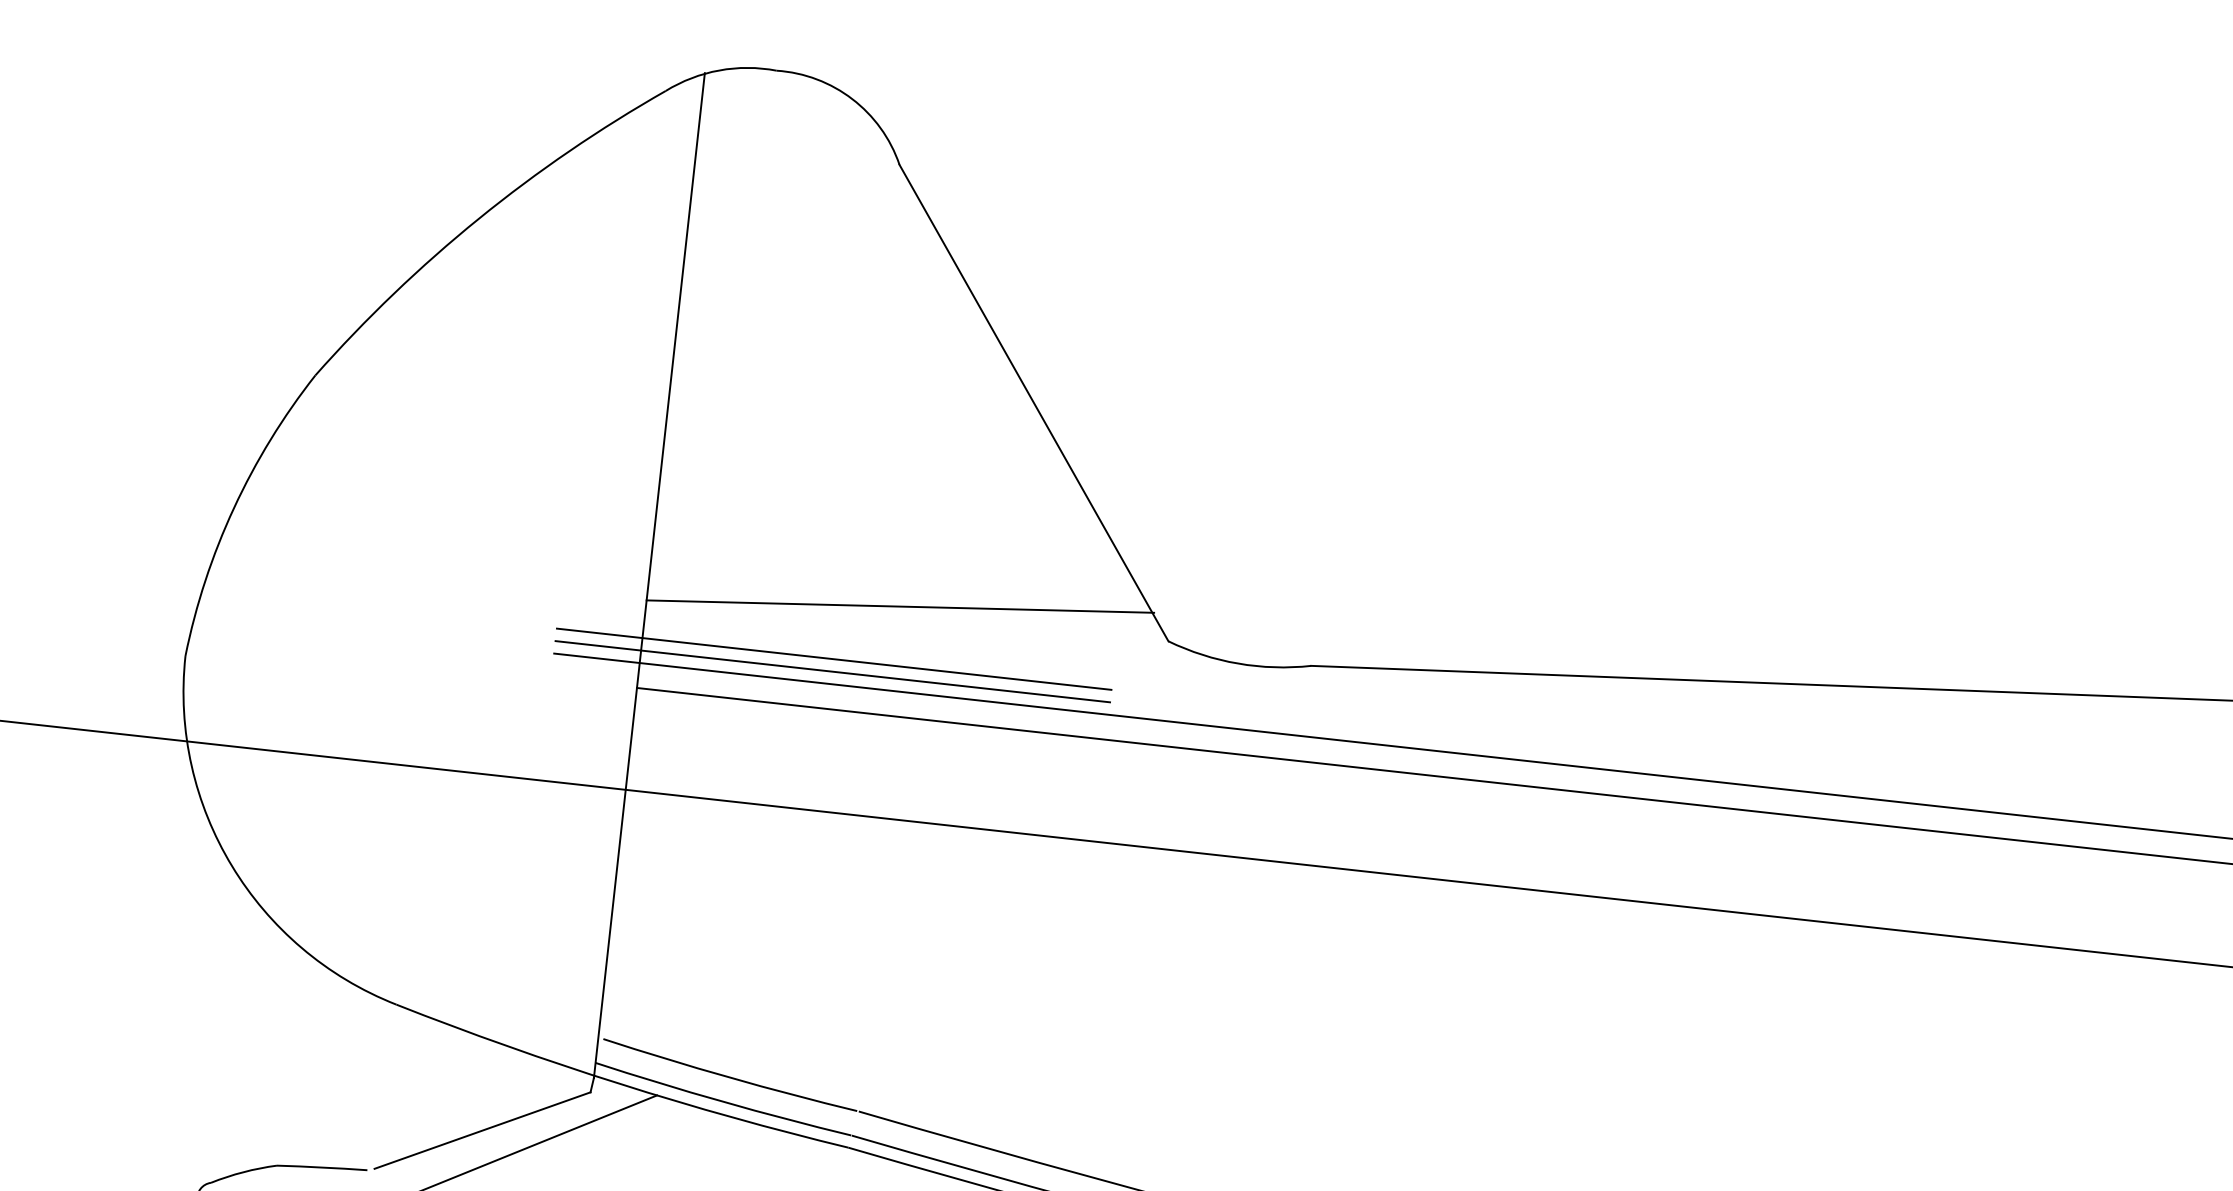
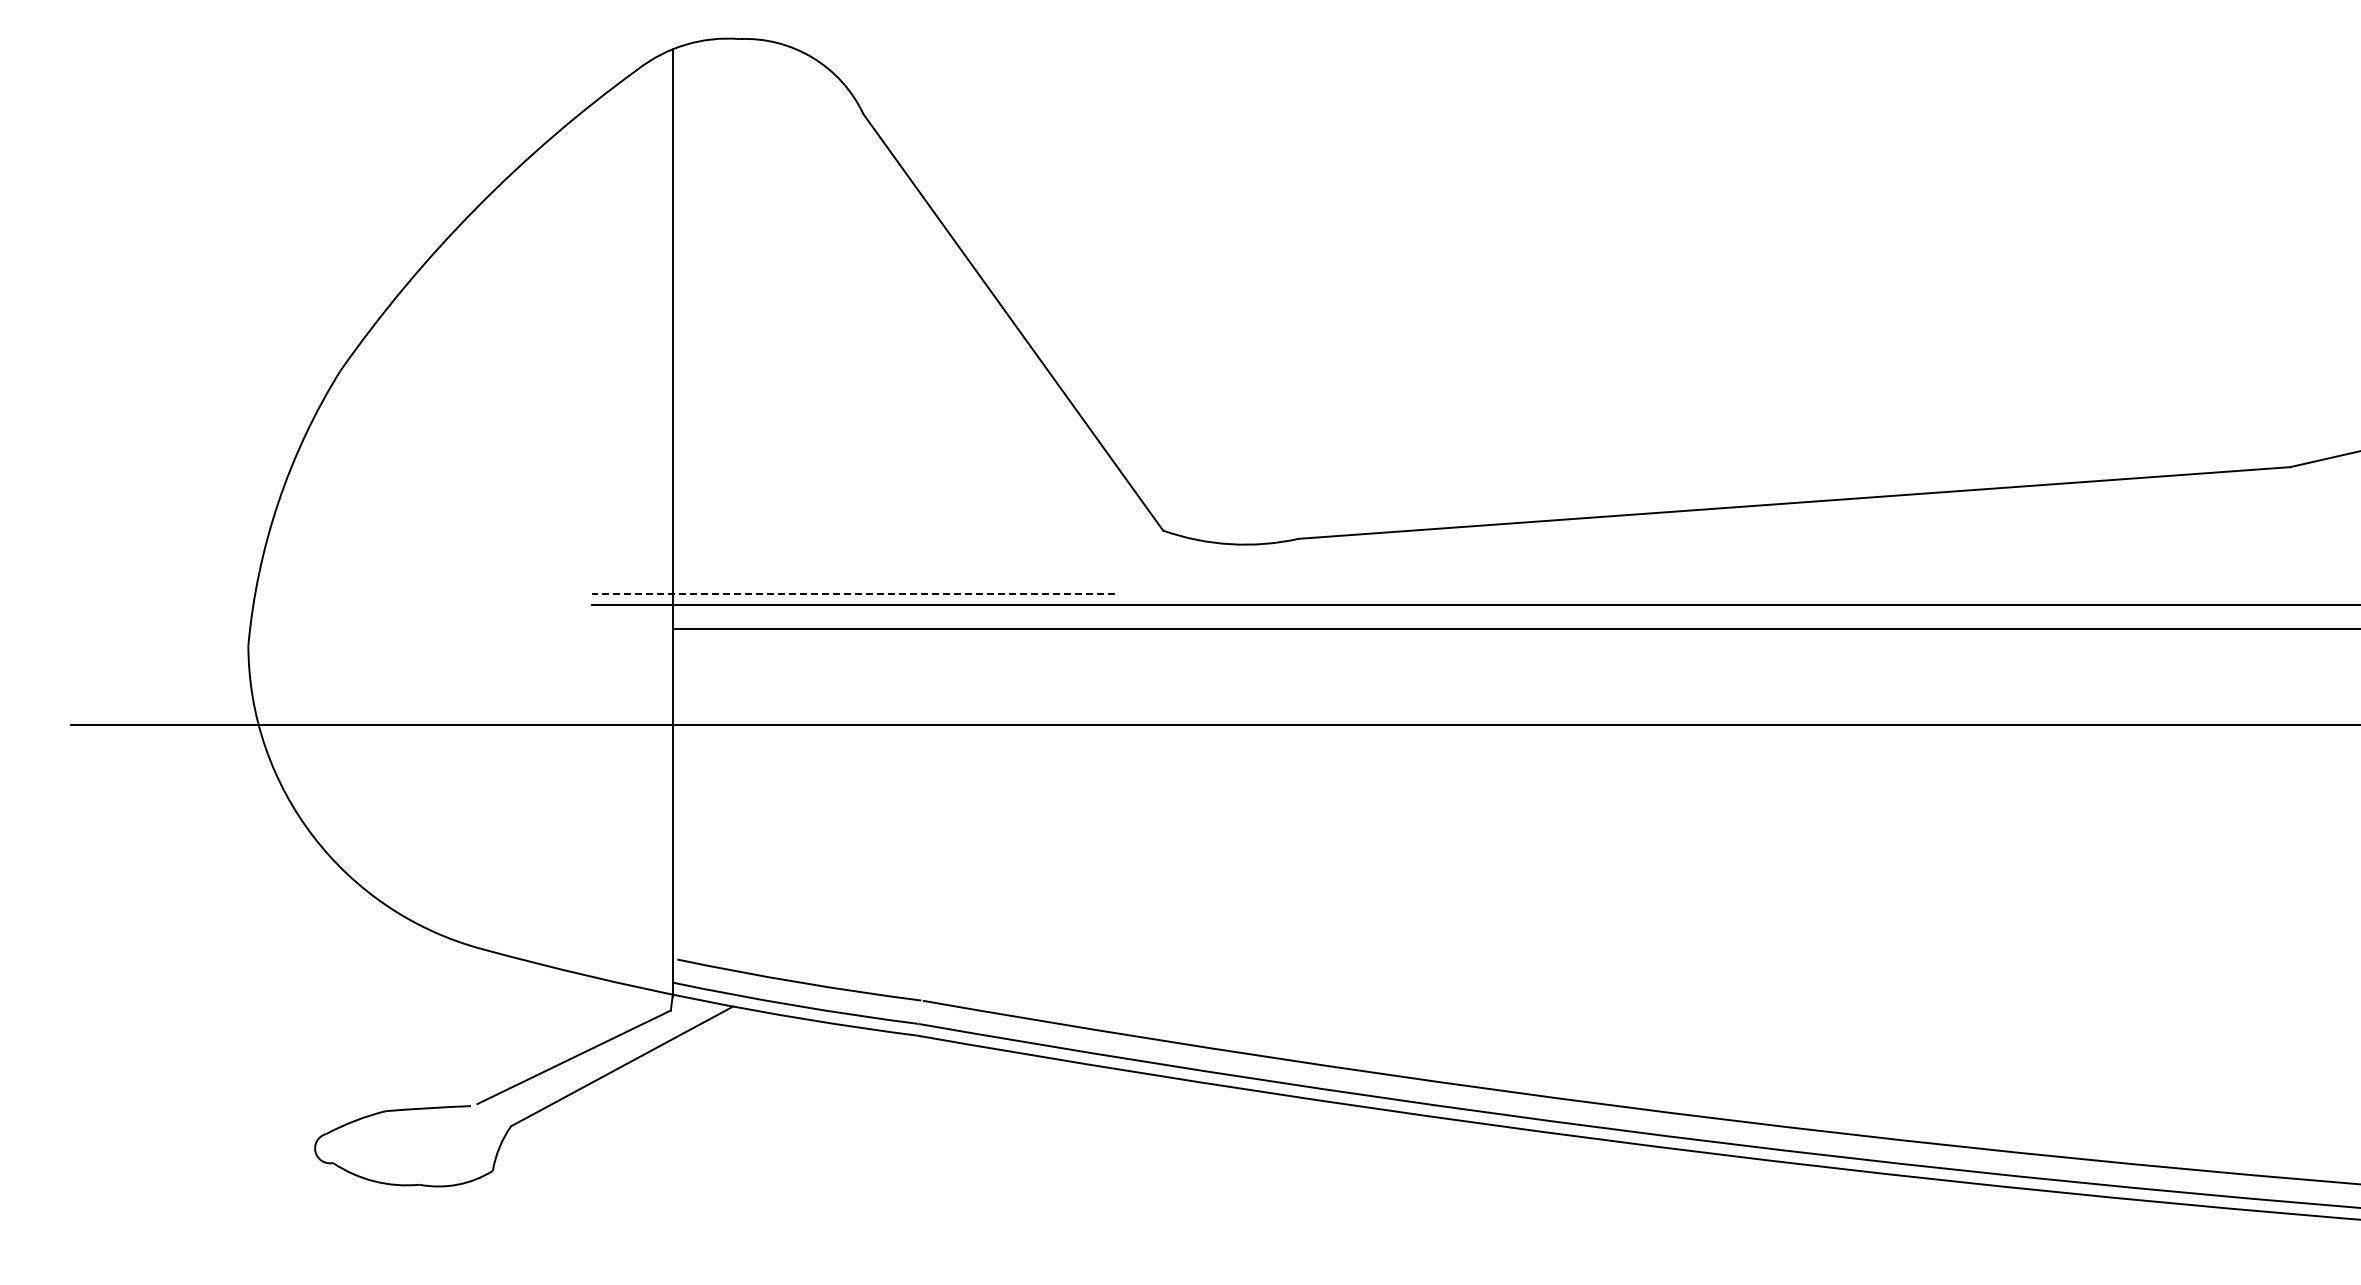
line: (900, 606) -> (909, 525), removed
line: (833, 658) -> (852, 581), removed
line: (832, 671) -> (853, 593), solid -> dashed

